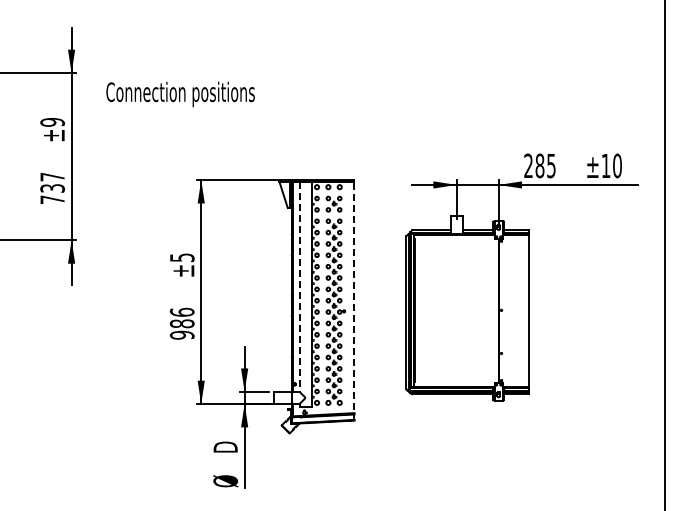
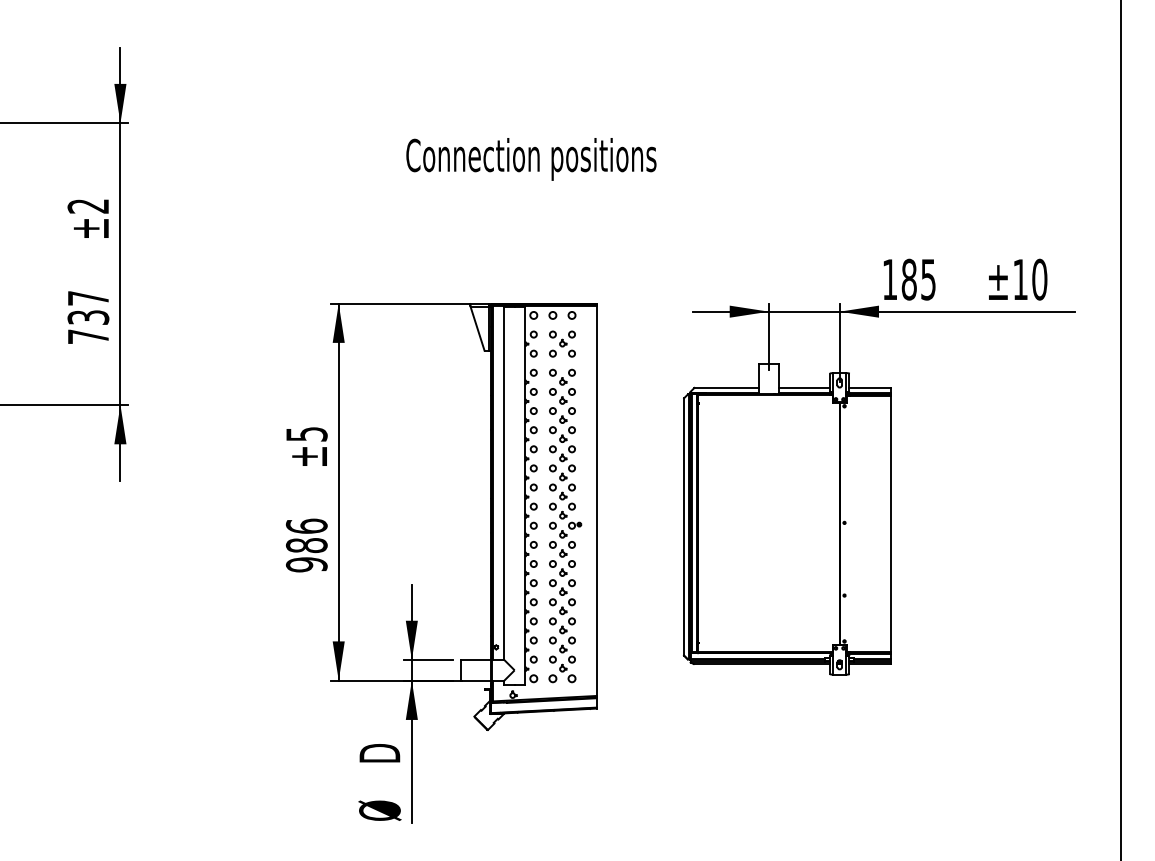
text: (180, 94) -> (531, 159), moved
text: (52, 122) -> (88, 206), ±9 -> ±2
text: (528, 165) -> (889, 278), 285 -> 185
line: (299, 286) -> (504, 482), dashed -> solid
line: (354, 300) -> (596, 506), dashed -> solid

